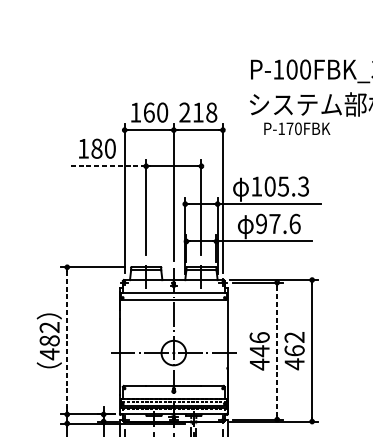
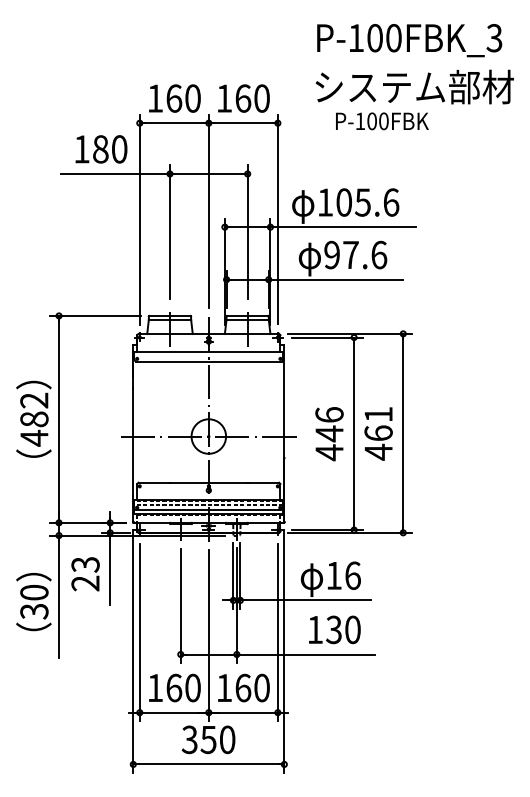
text: (197, 112) -> (242, 98), 218 -> 160
text: (290, 128) -> (372, 121), P-170FBK -> P-100FBK
line: (107, 165) -> (115, 173), dashed -> solid
text: (303, 186) -> (391, 202), 105.3 -> 105.6
text: (294, 337) -> (378, 414), 462 -> 461
line: (67, 340) -> (59, 419), dashed -> solid
line: (277, 351) -> (354, 434), dashed -> solid

